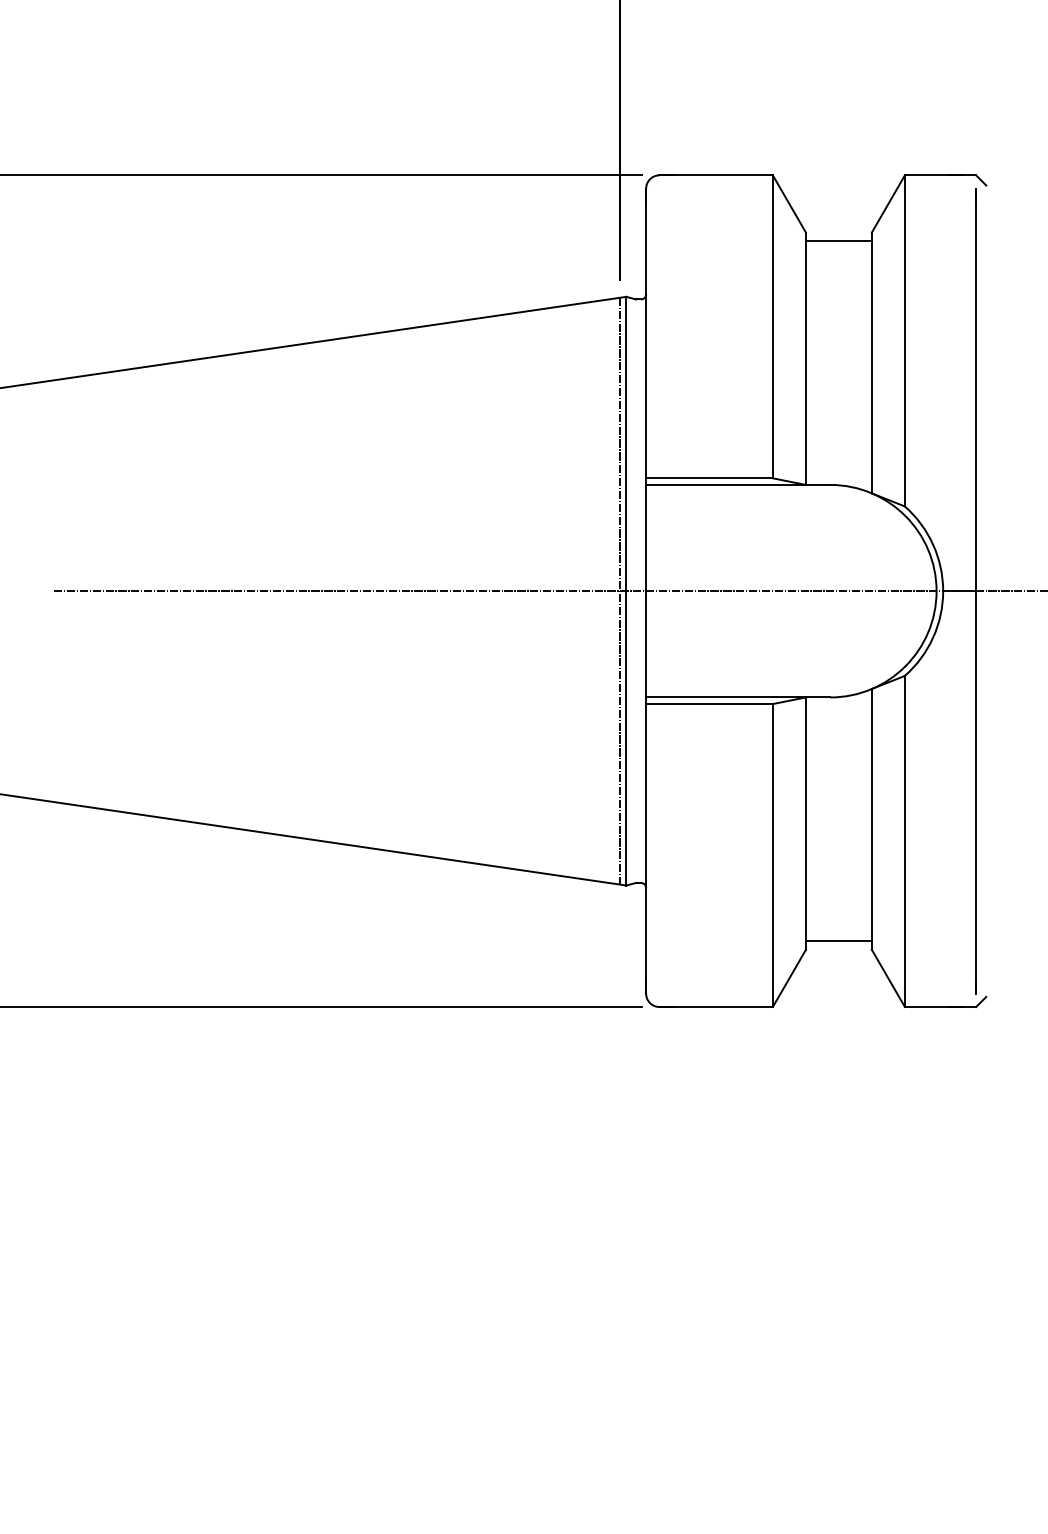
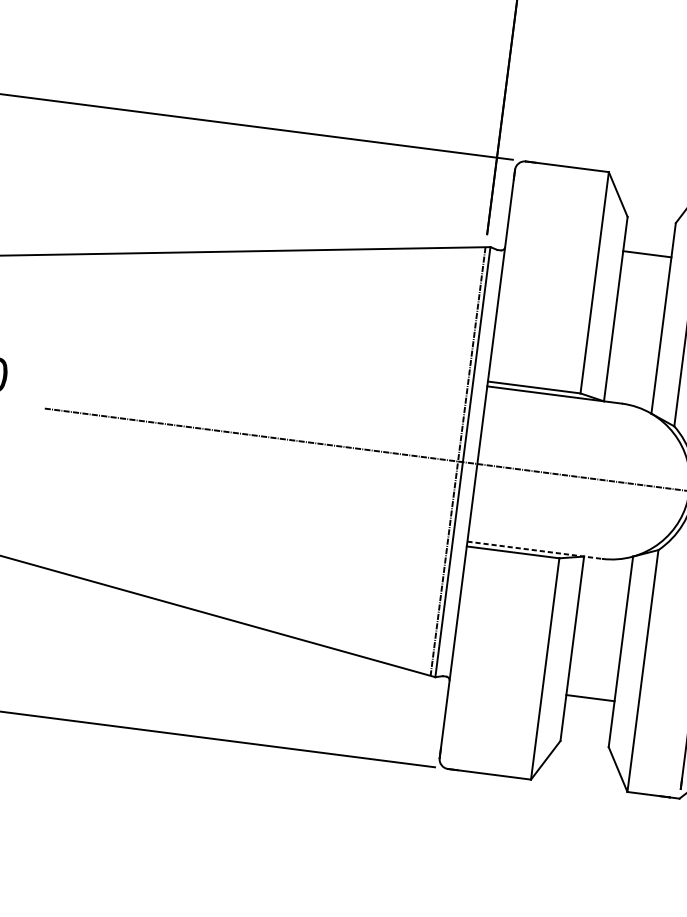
line: (838, 241) -> (647, 254), moved
line: (738, 697) -> (534, 550), solid -> dashed
line: (838, 941) -> (590, 698), moved

